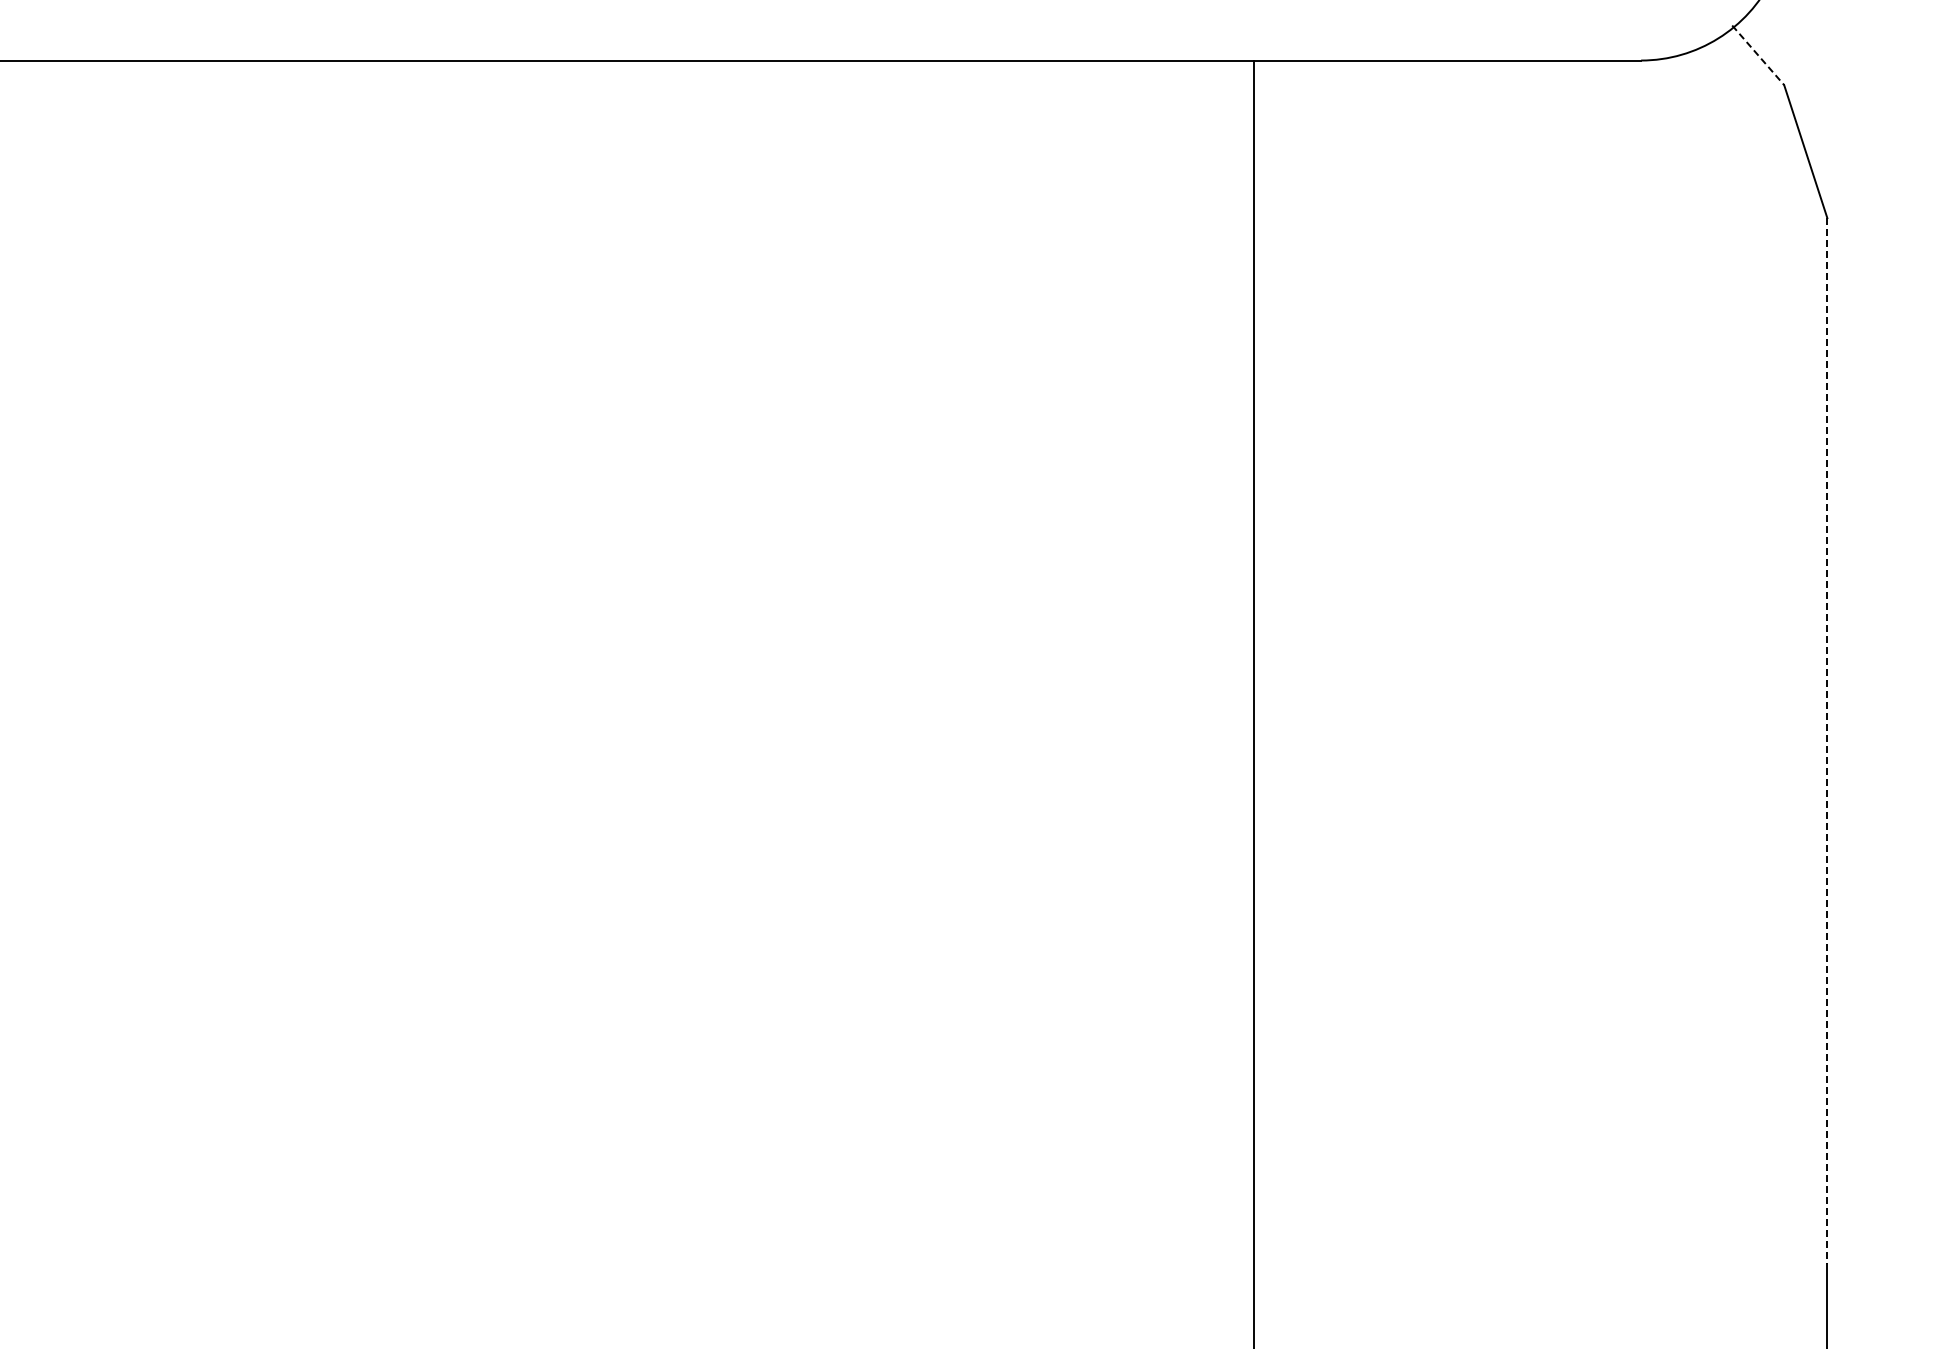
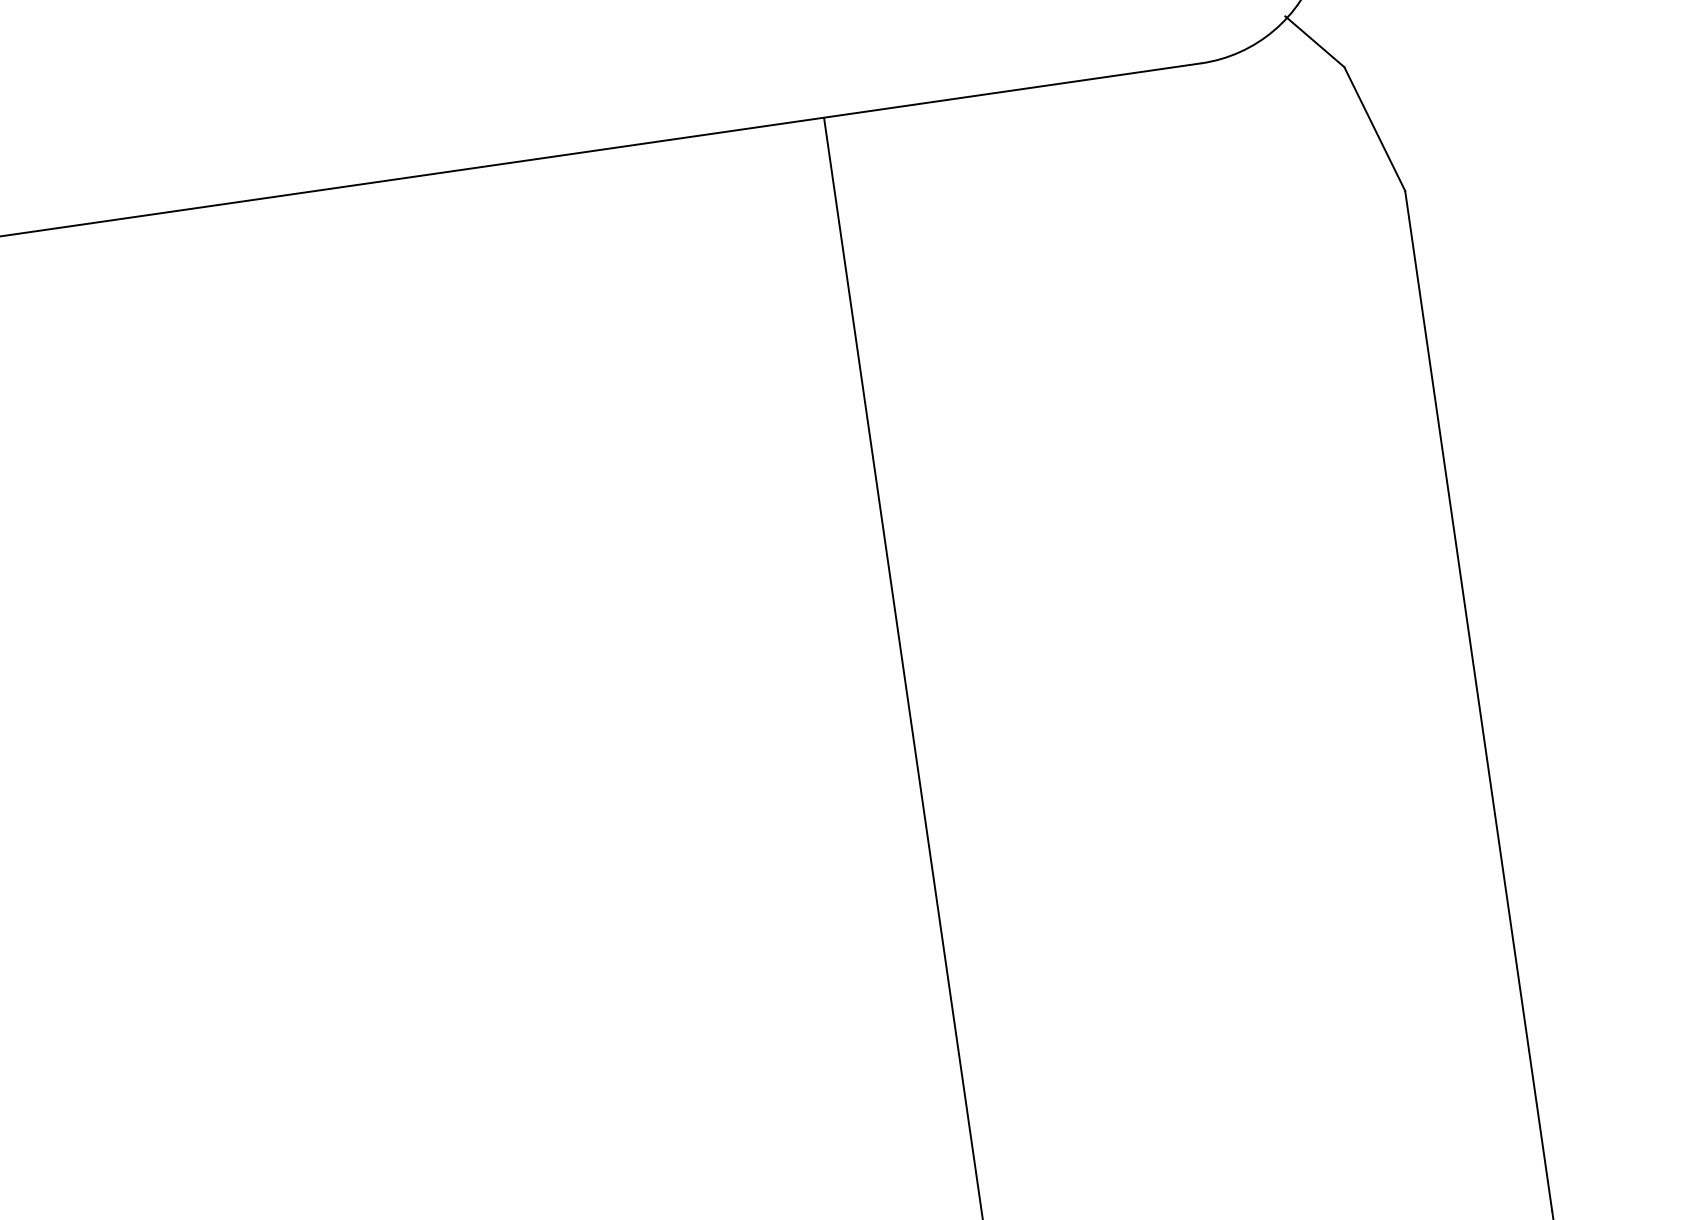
line: (1758, 55) -> (1315, 41), dashed -> solid
line: (1827, 741) -> (1478, 701), dashed -> solid

